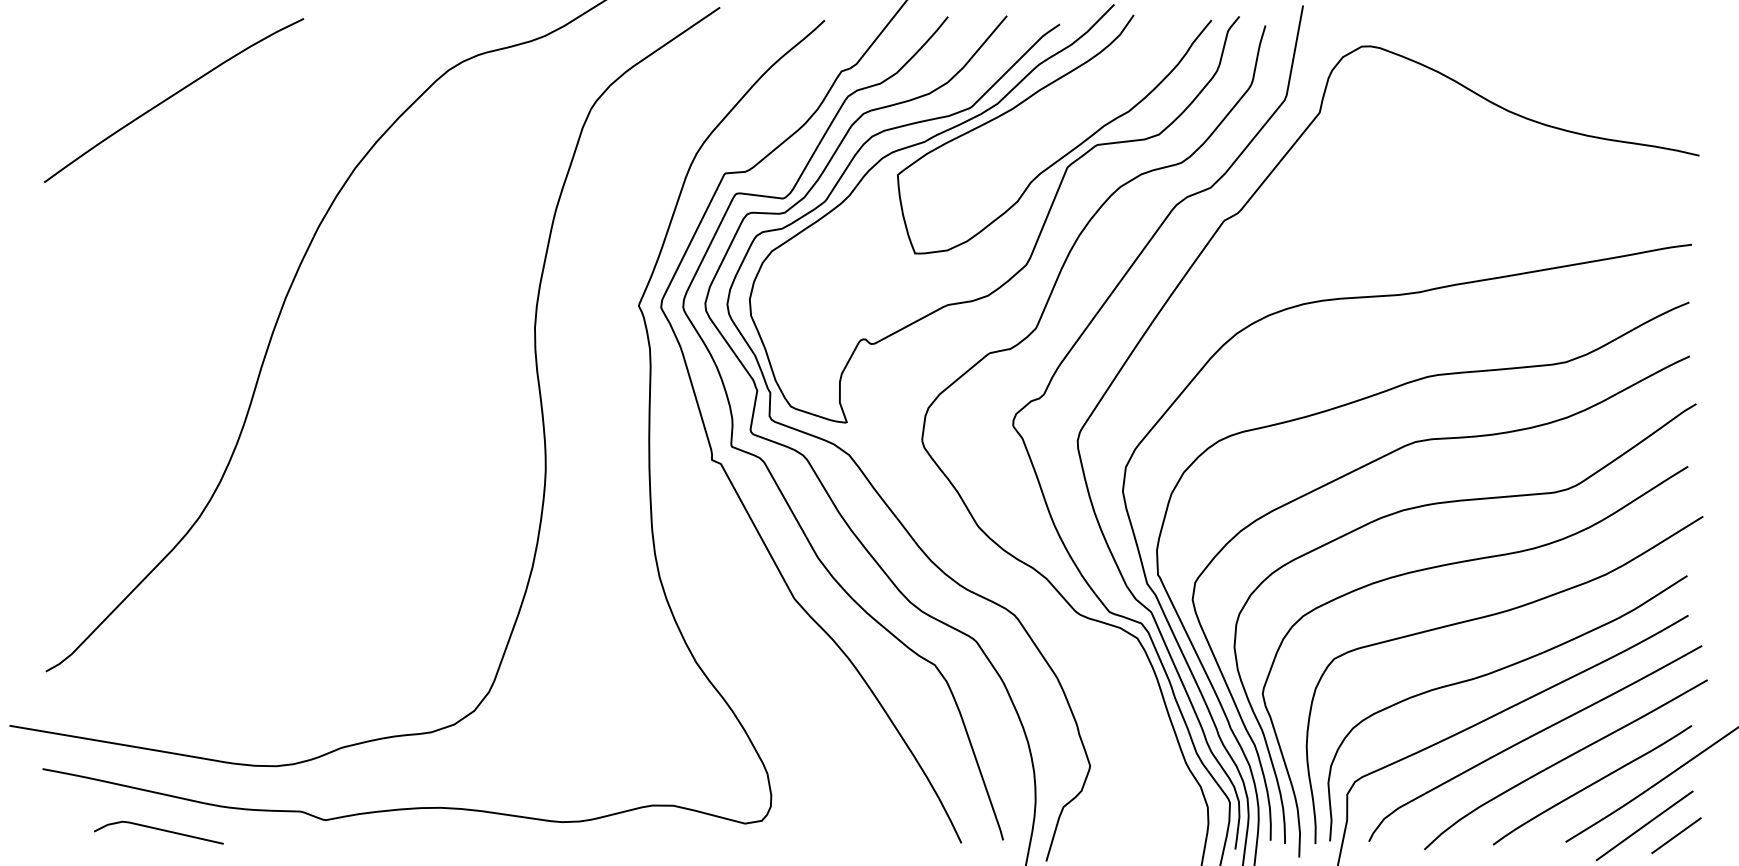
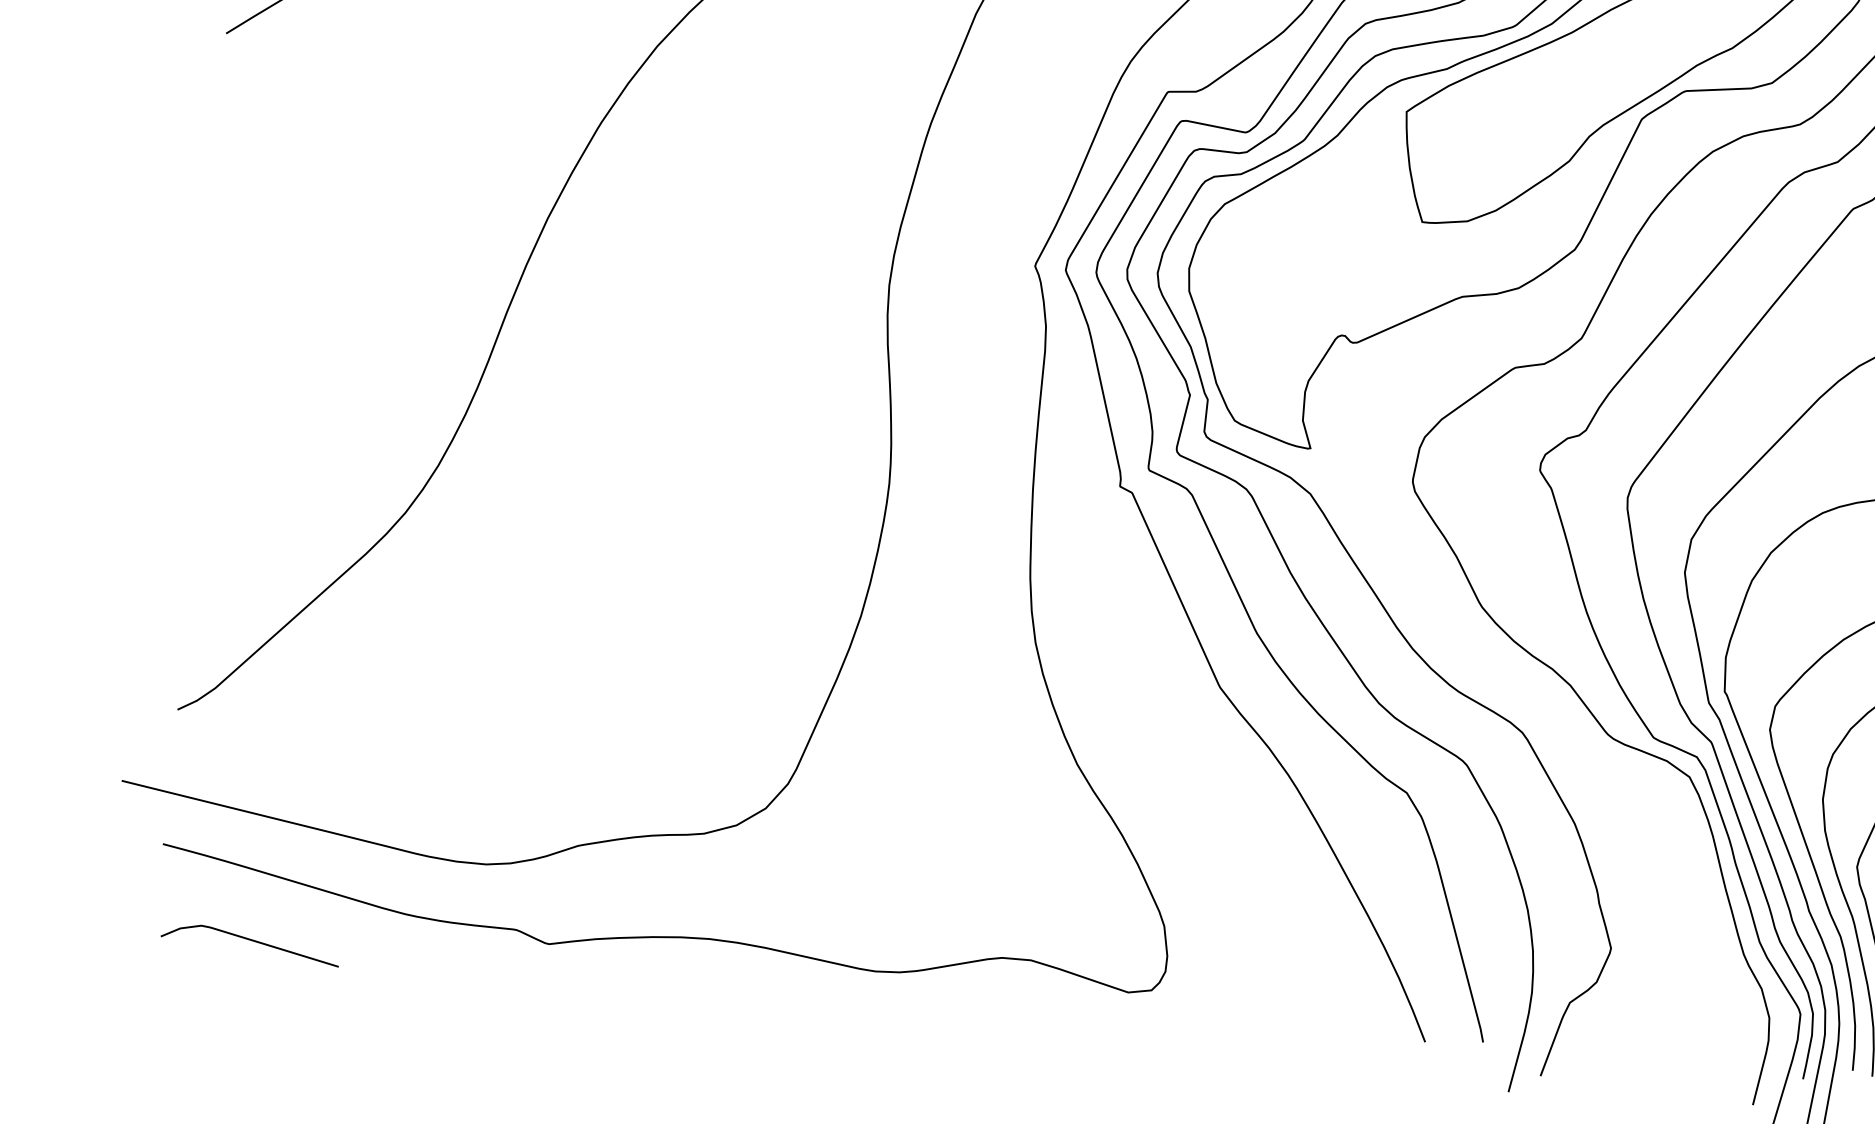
curve: (159, 830) -> (251, 941), moved

